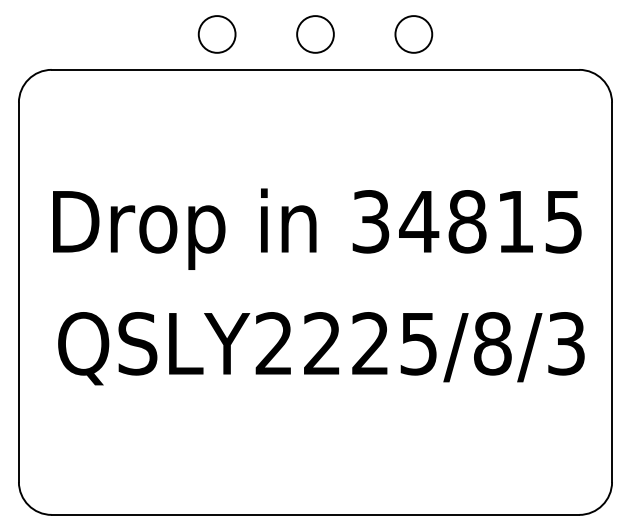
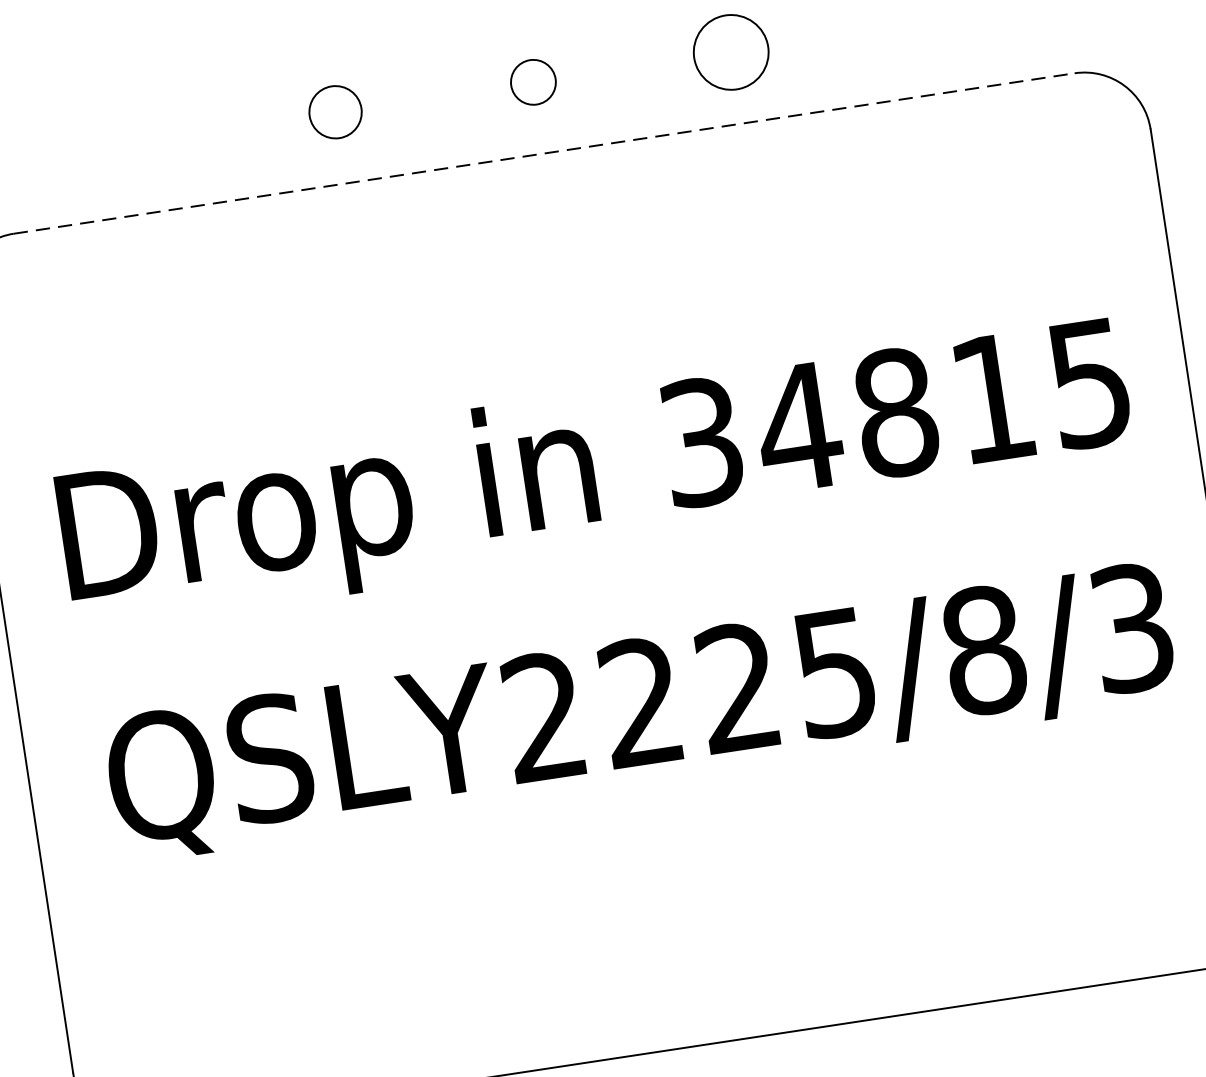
circle: (216, 34) -> (334, 112), size x0.7
circle: (315, 34) -> (533, 82), size x0.6
line: (315, 69) -> (544, 152), solid -> dashed

